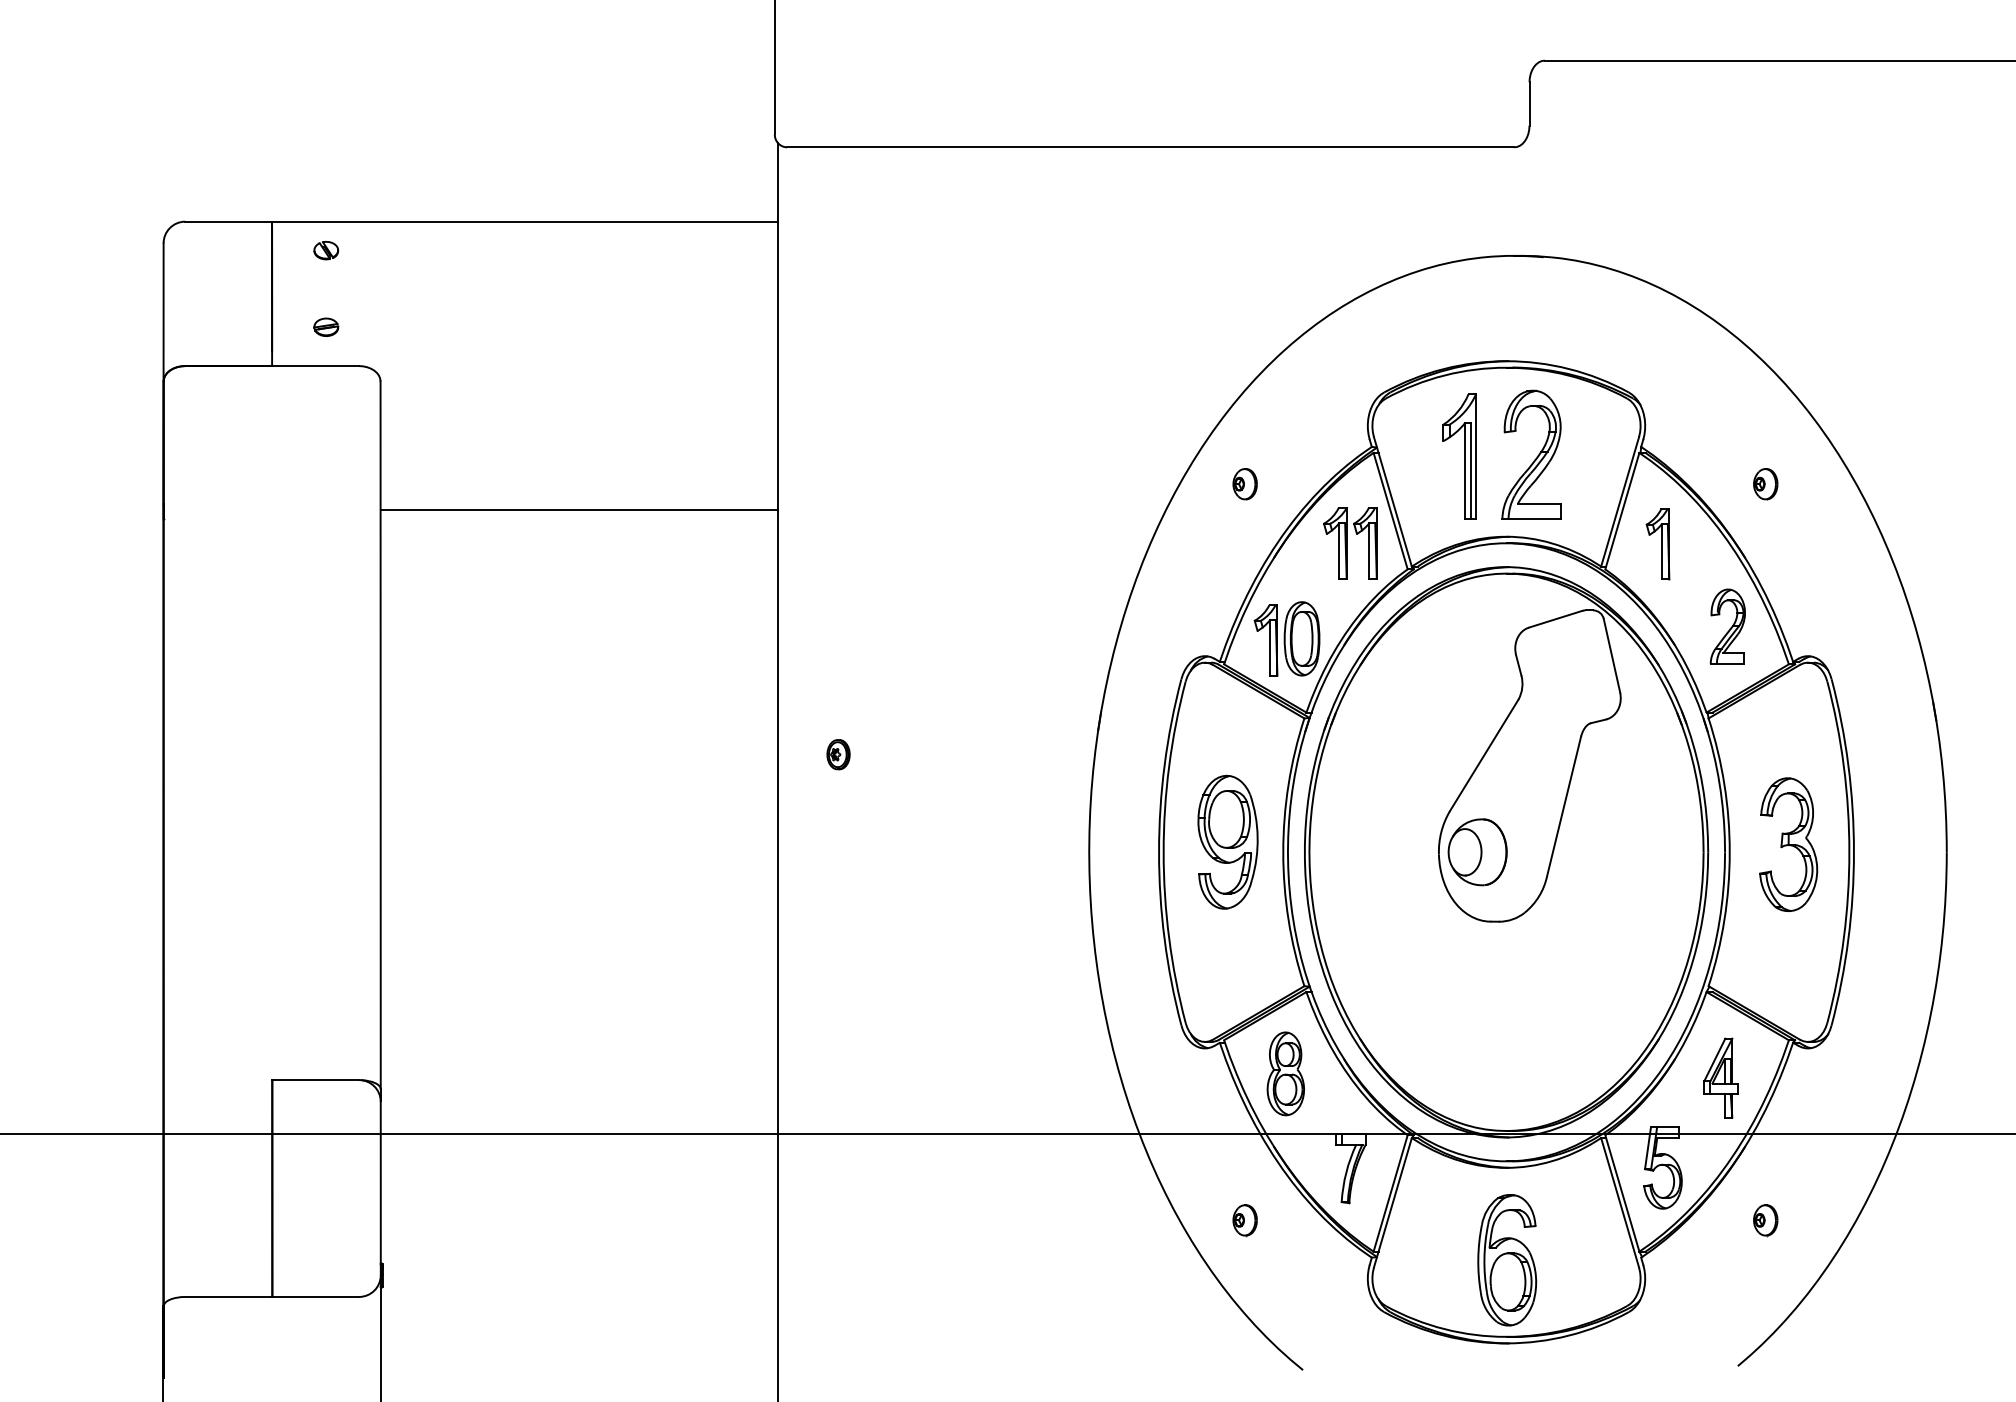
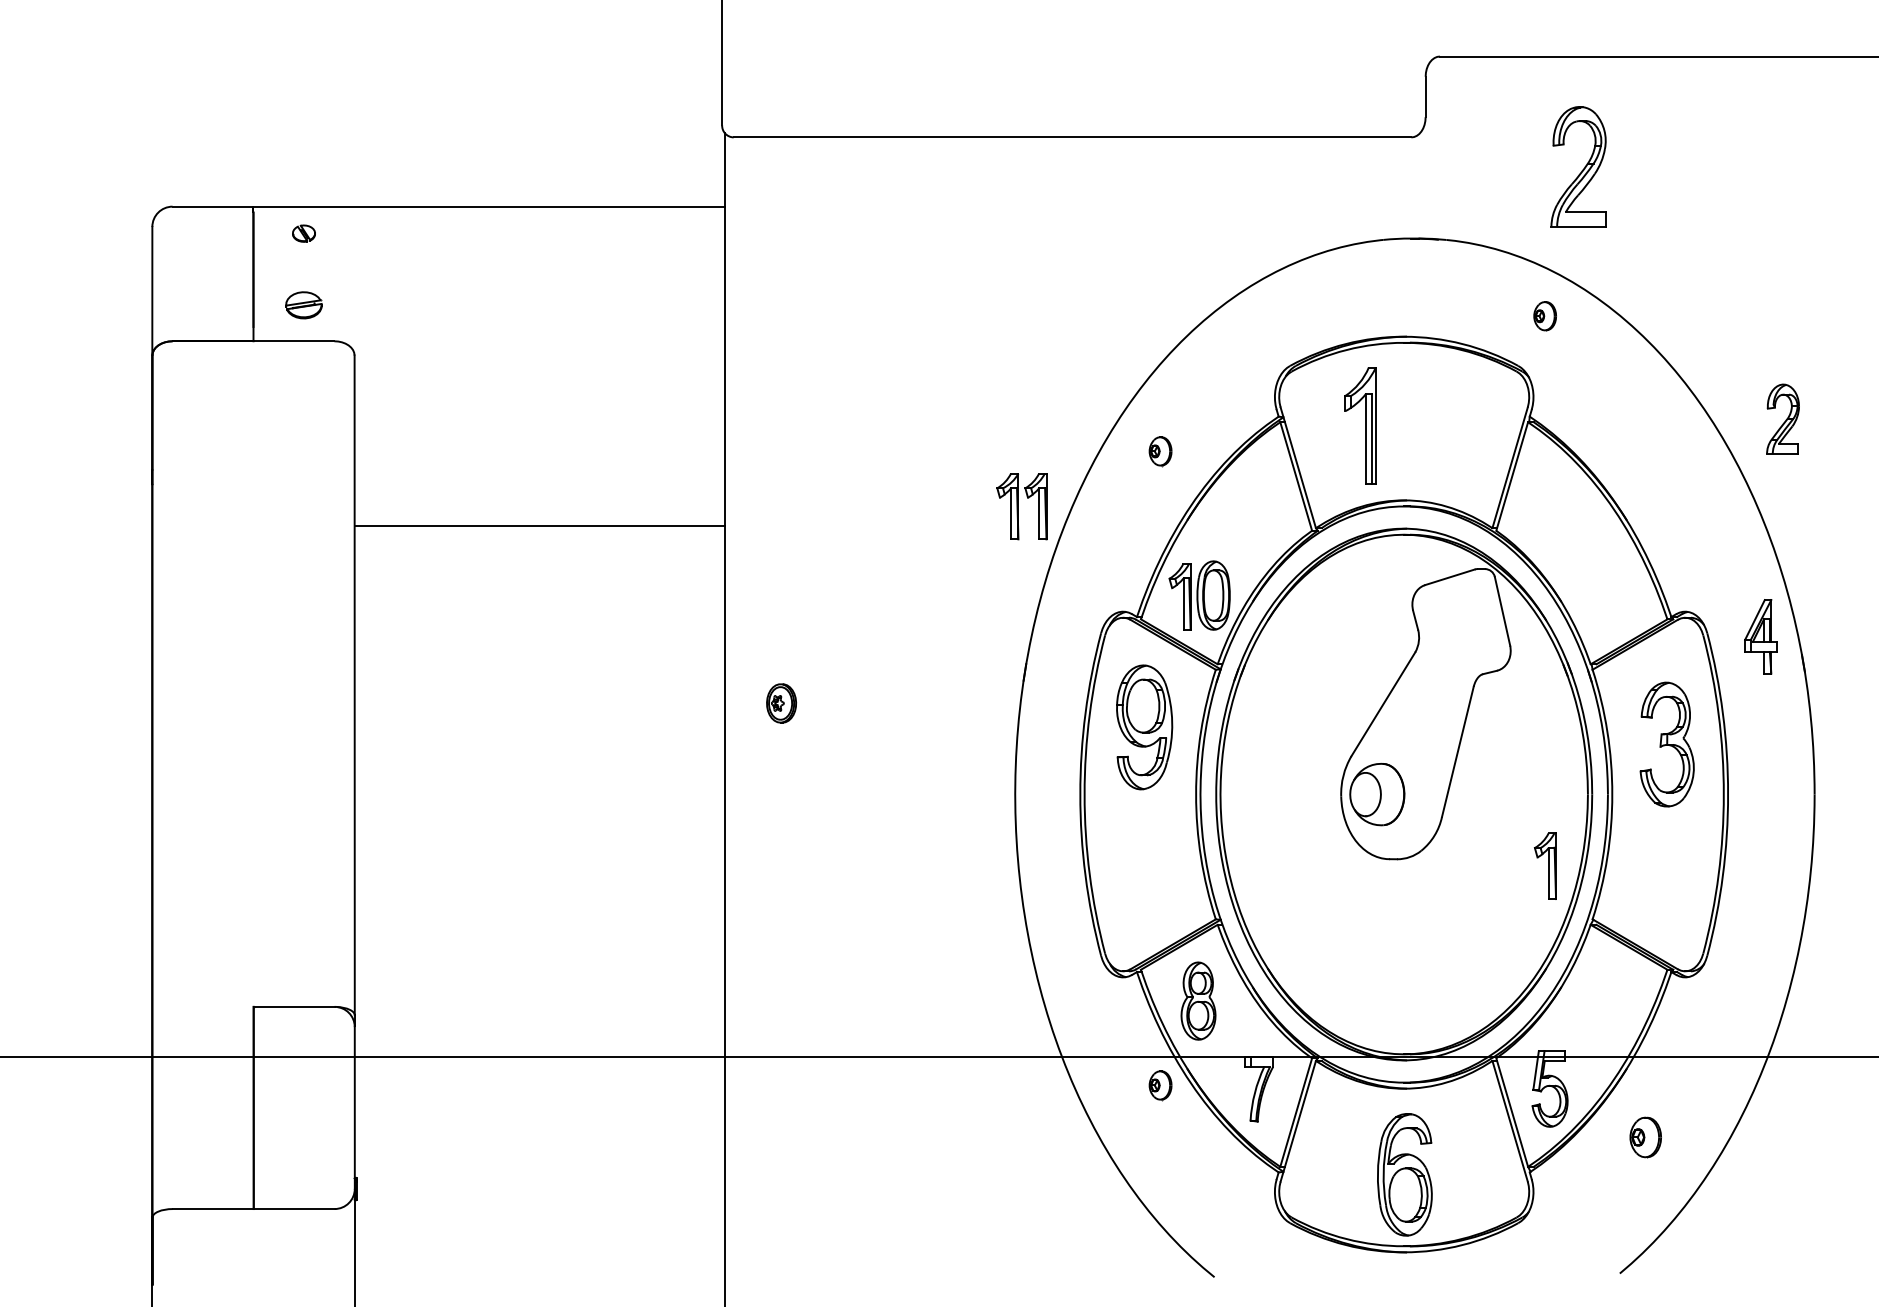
part: (326, 326) -> (304, 304), size x1.6
part: (1531, 454) -> (1578, 166), moved
part: (1765, 484) -> (1544, 316), moved
line: (578, 510) -> (539, 526), moved
part: (1350, 543) -> (1021, 506), moved
part: (1657, 544) -> (1544, 866), moved
part: (1727, 626) -> (1782, 419), moved
part: (838, 754) -> (781, 703), size x1.4
part: (1227, 841) -> (1144, 726), moved
part: (1788, 844) -> (1667, 744), moved
part: (1720, 1077) -> (1760, 636), moved
part: (1244, 1220) -> (1159, 1085), moved
part: (1765, 1220) -> (1645, 1137), size x1.4

